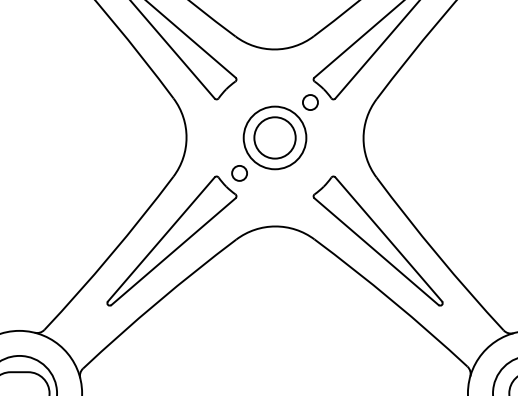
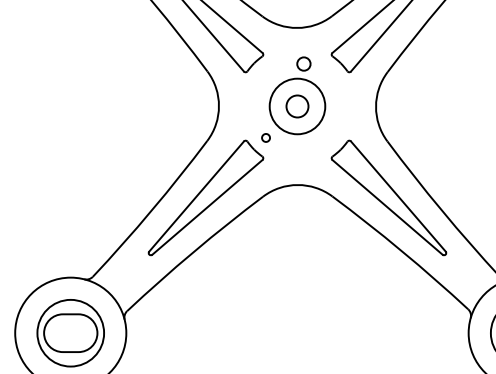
circle: (309, 101) -> (303, 63), moved
circle: (275, 137) -> (297, 106), size x0.6
circle: (238, 172) -> (265, 137), size x0.6

